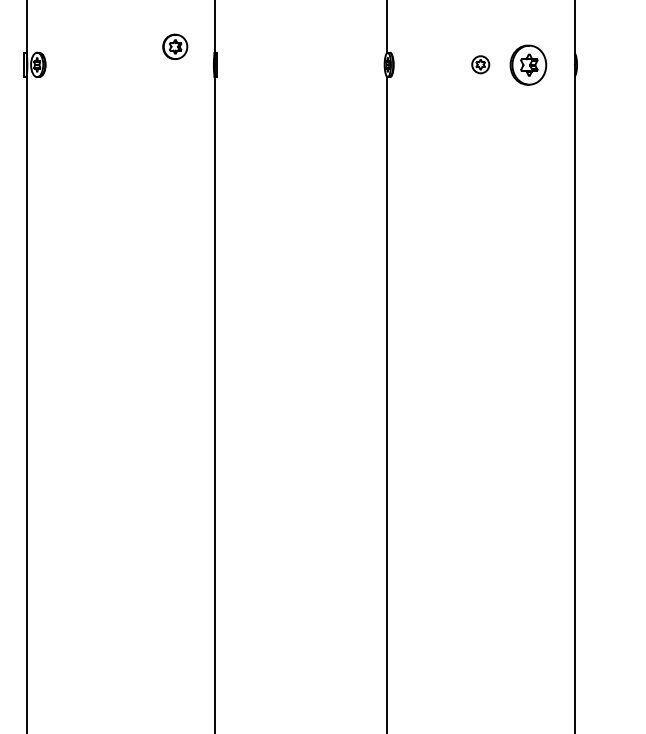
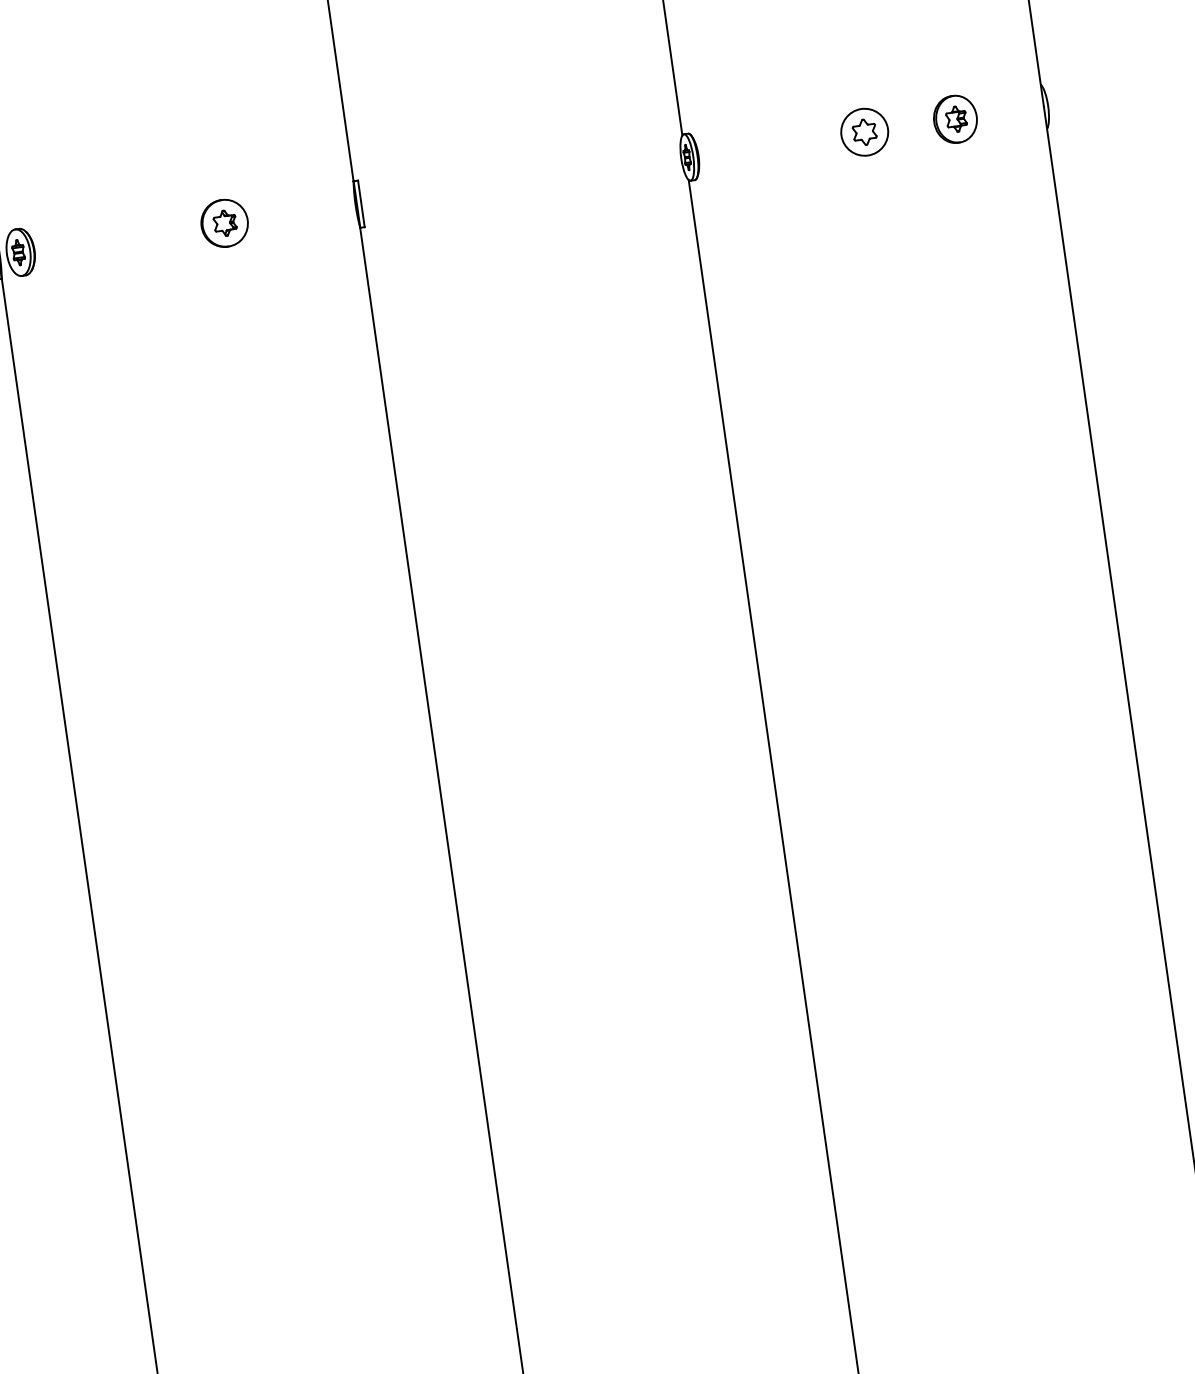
part: (175, 46) -> (225, 222), moved
part: (480, 64) -> (863, 131), size x1.43
part: (528, 64) -> (955, 118), size x0.62

